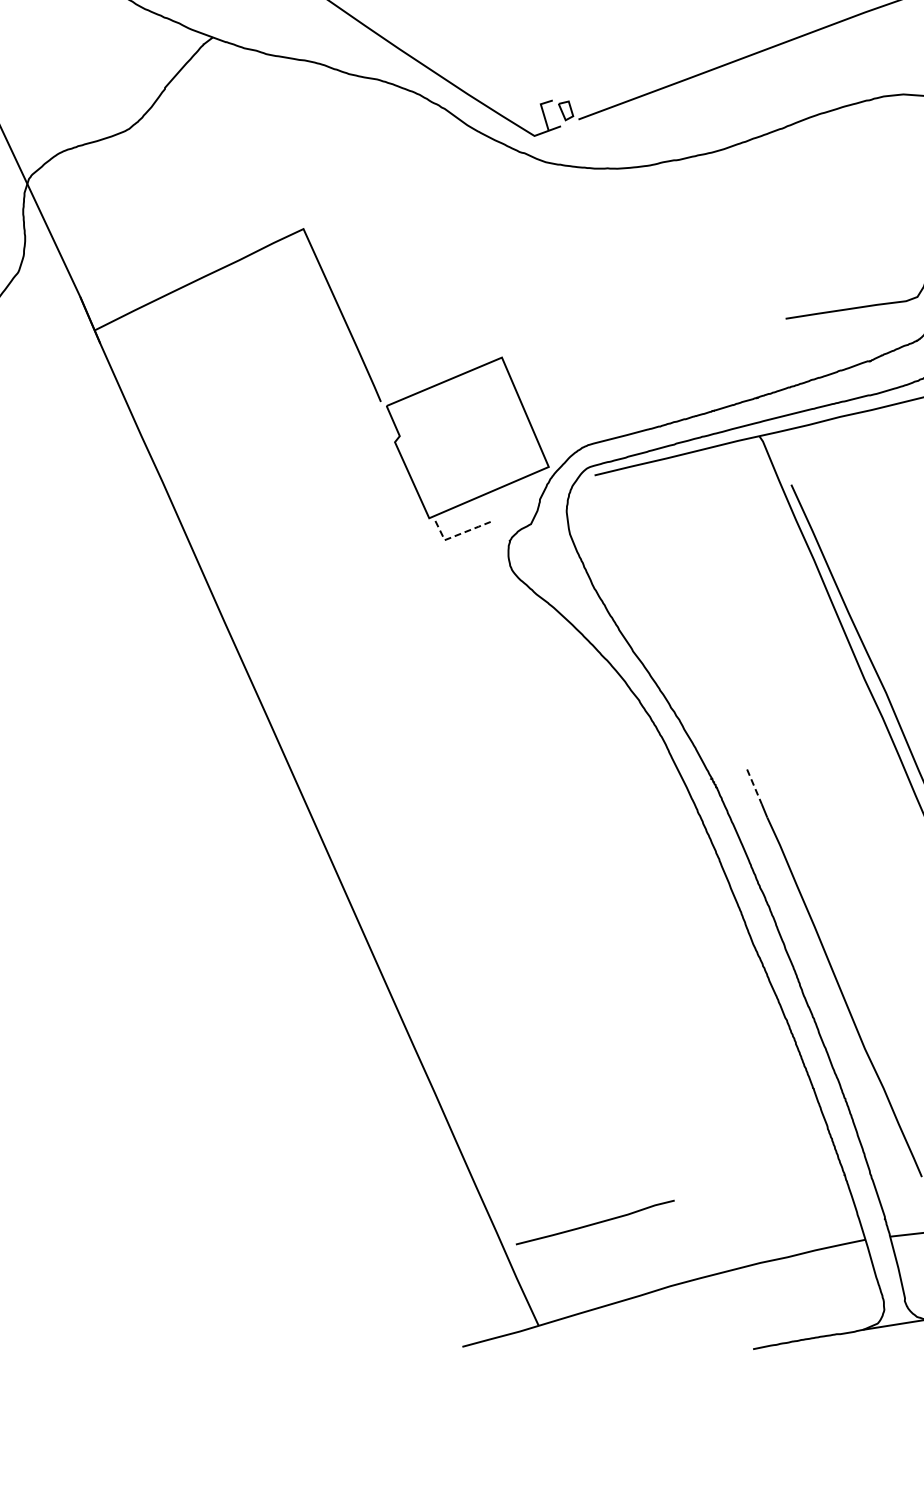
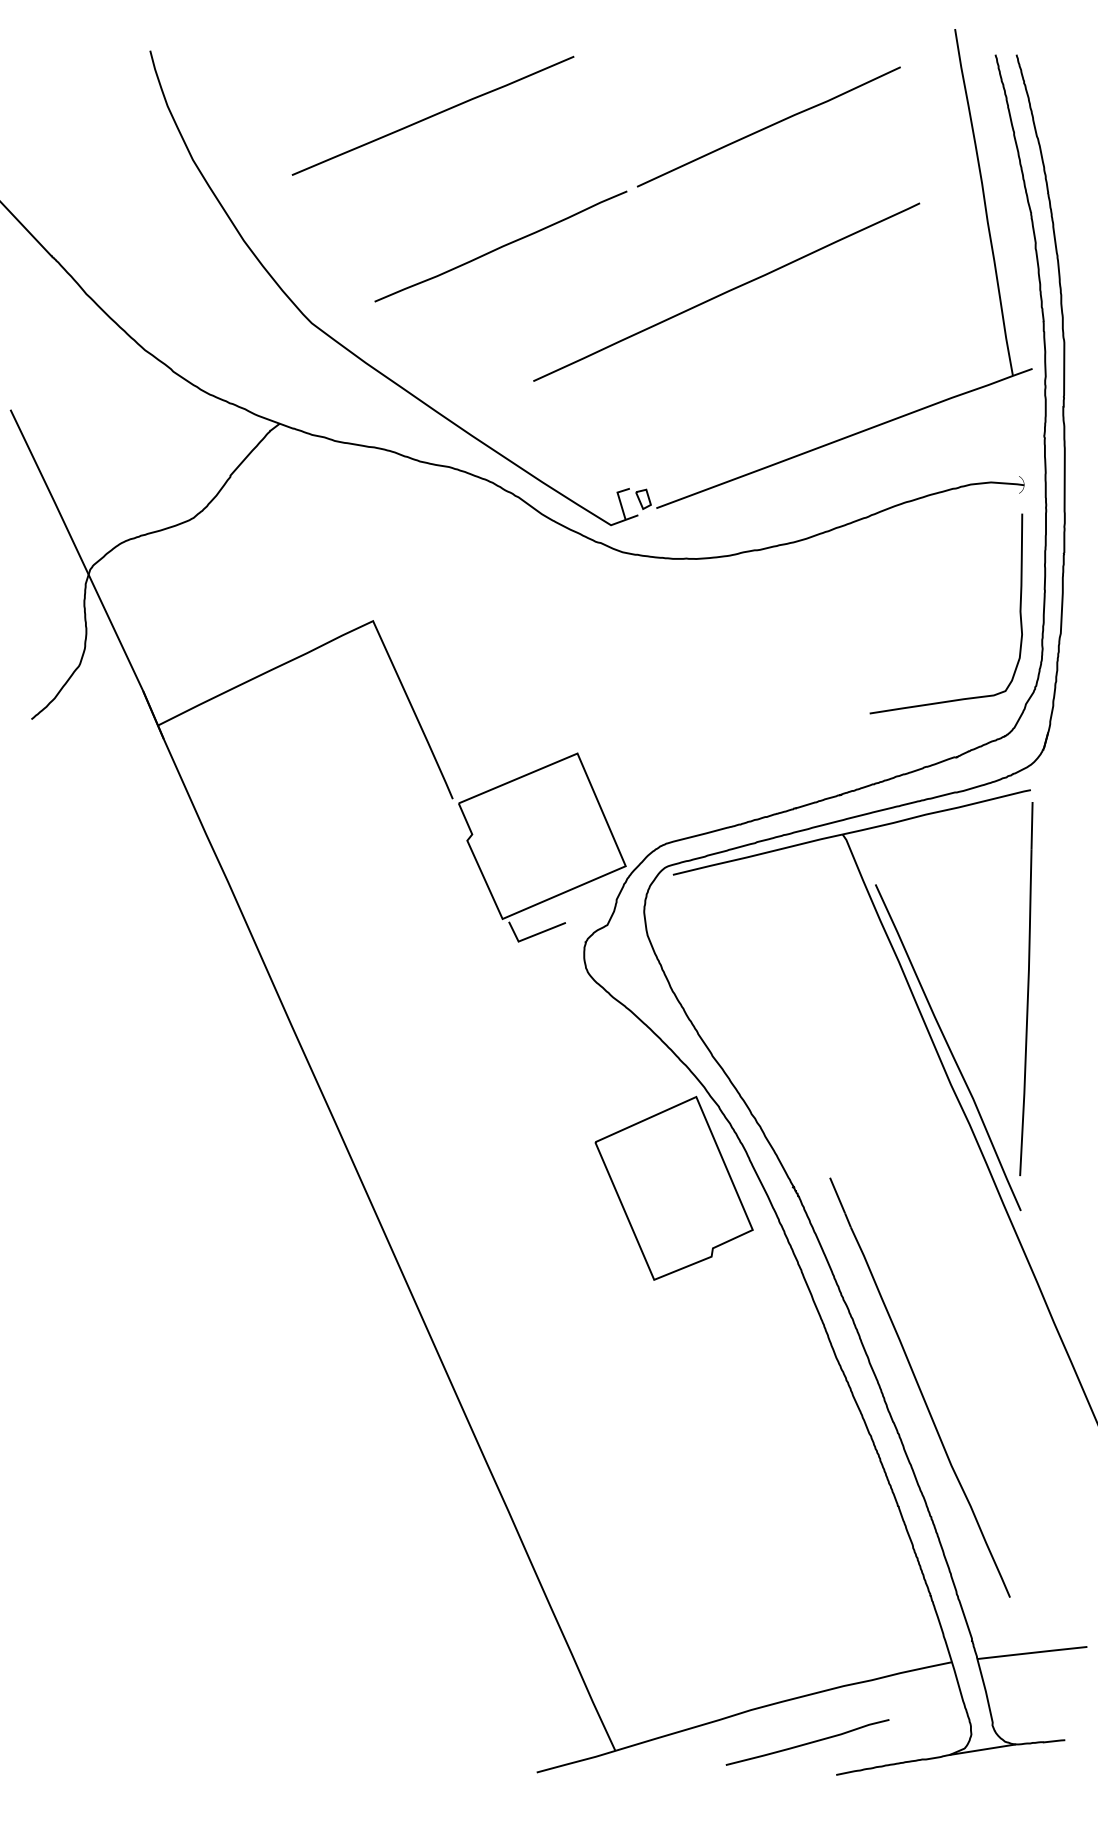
line: (458, 535) -> (532, 936), dashed -> solid
part: (595, 778) -> (673, 1187), added
line: (754, 787) -> (837, 1196), dashed -> solid
curve: (595, 1222) -> (807, 1742), moved

